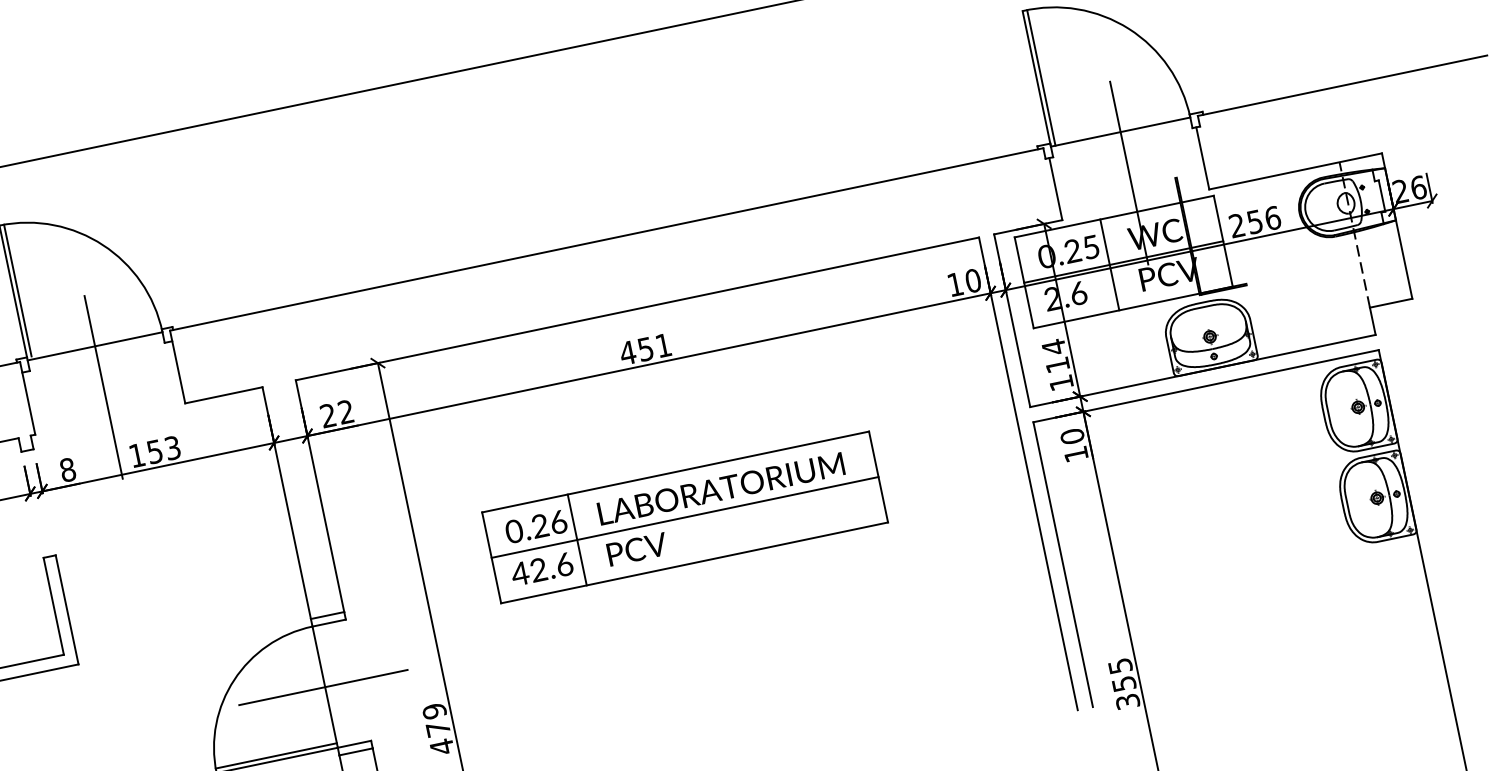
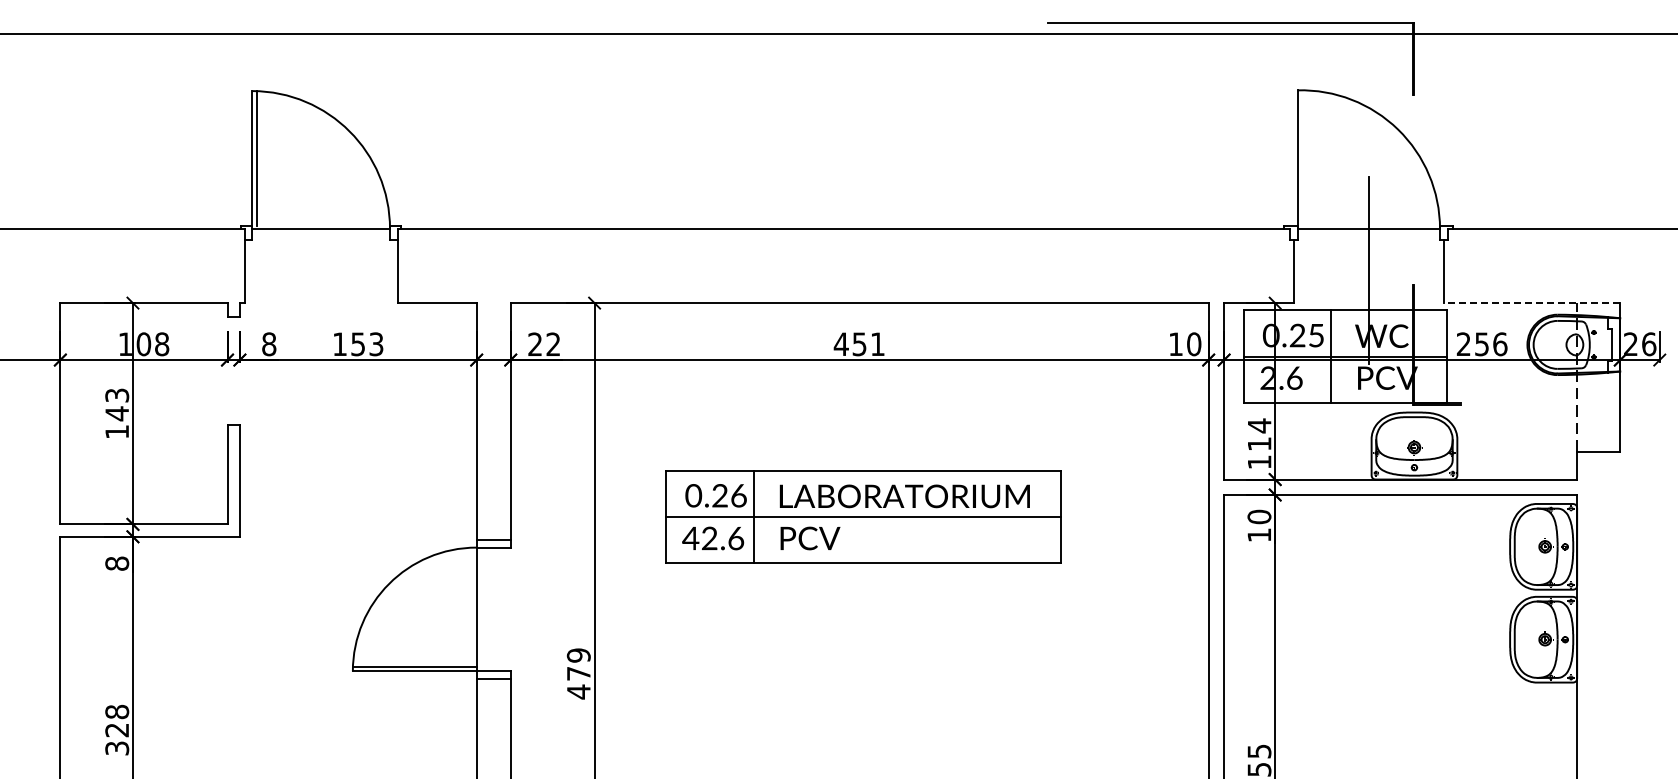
line: (1041, 77) -> (1302, 159), removed
line: (1295, 171) -> (1531, 303), solid -> dashed
line: (103, 387) -> (321, 270), removed
line: (323, 687) -> (474, 609), removed

